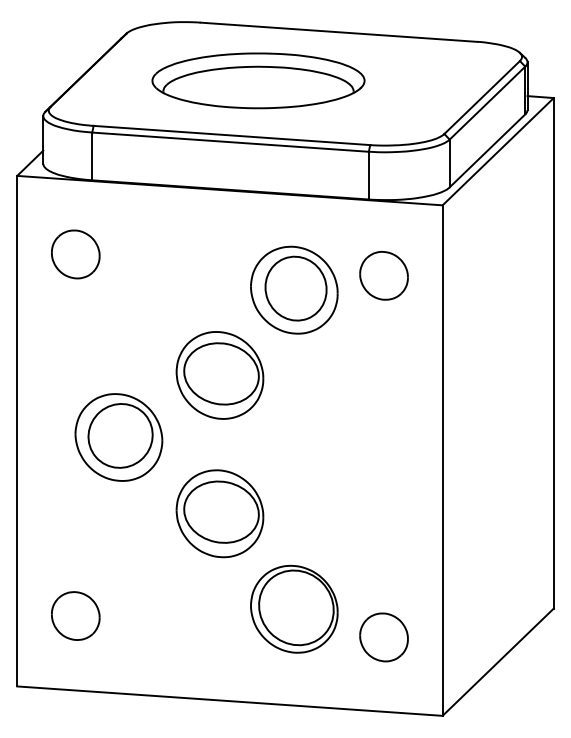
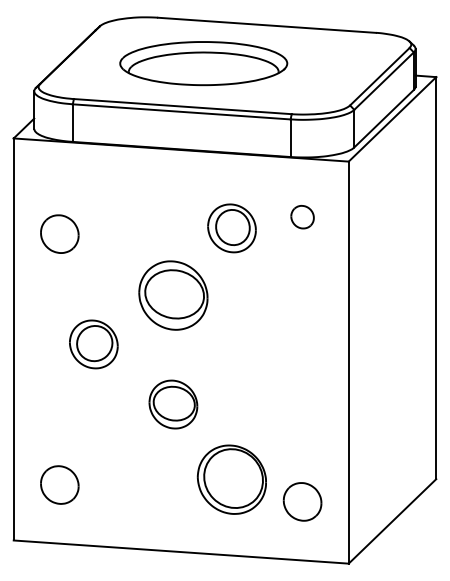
part: (75, 254) -> (59, 234), moved
part: (383, 275) -> (302, 216), size x0.6
part: (294, 289) -> (232, 227), size x0.7
part: (118, 437) -> (93, 344), size x0.7
part: (219, 513) -> (173, 404), size x0.7

